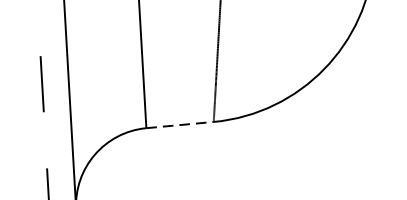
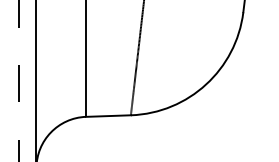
line: (181, 125) -> (109, 116), dashed -> solid

